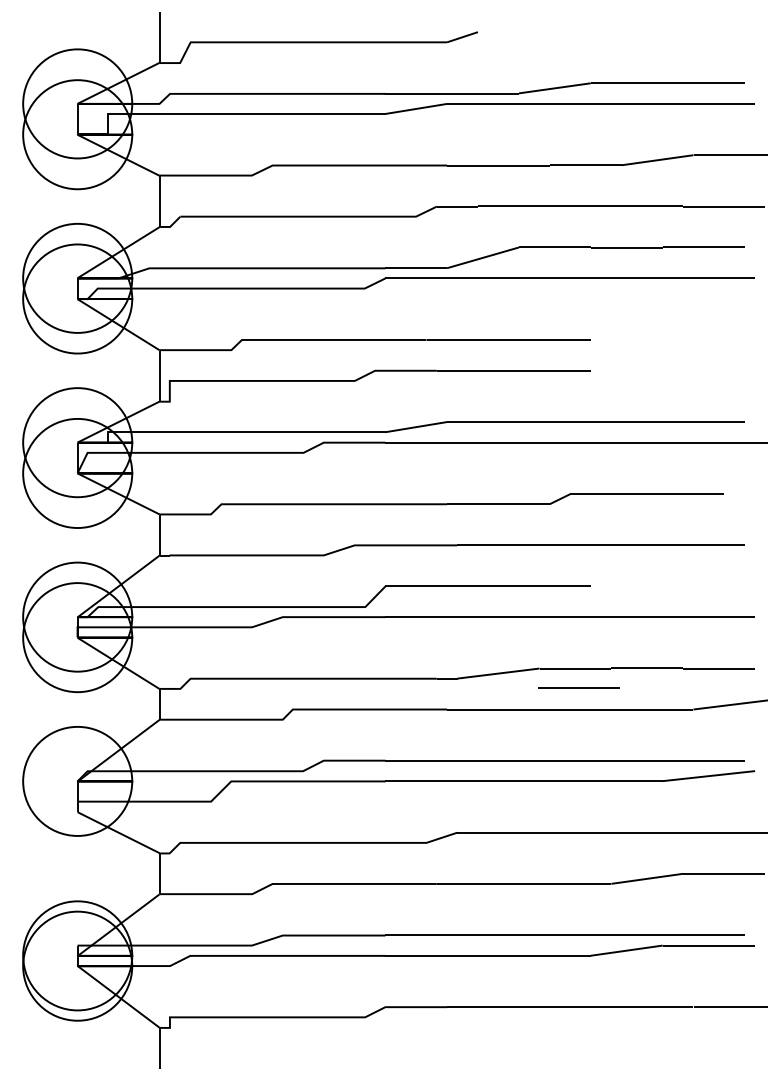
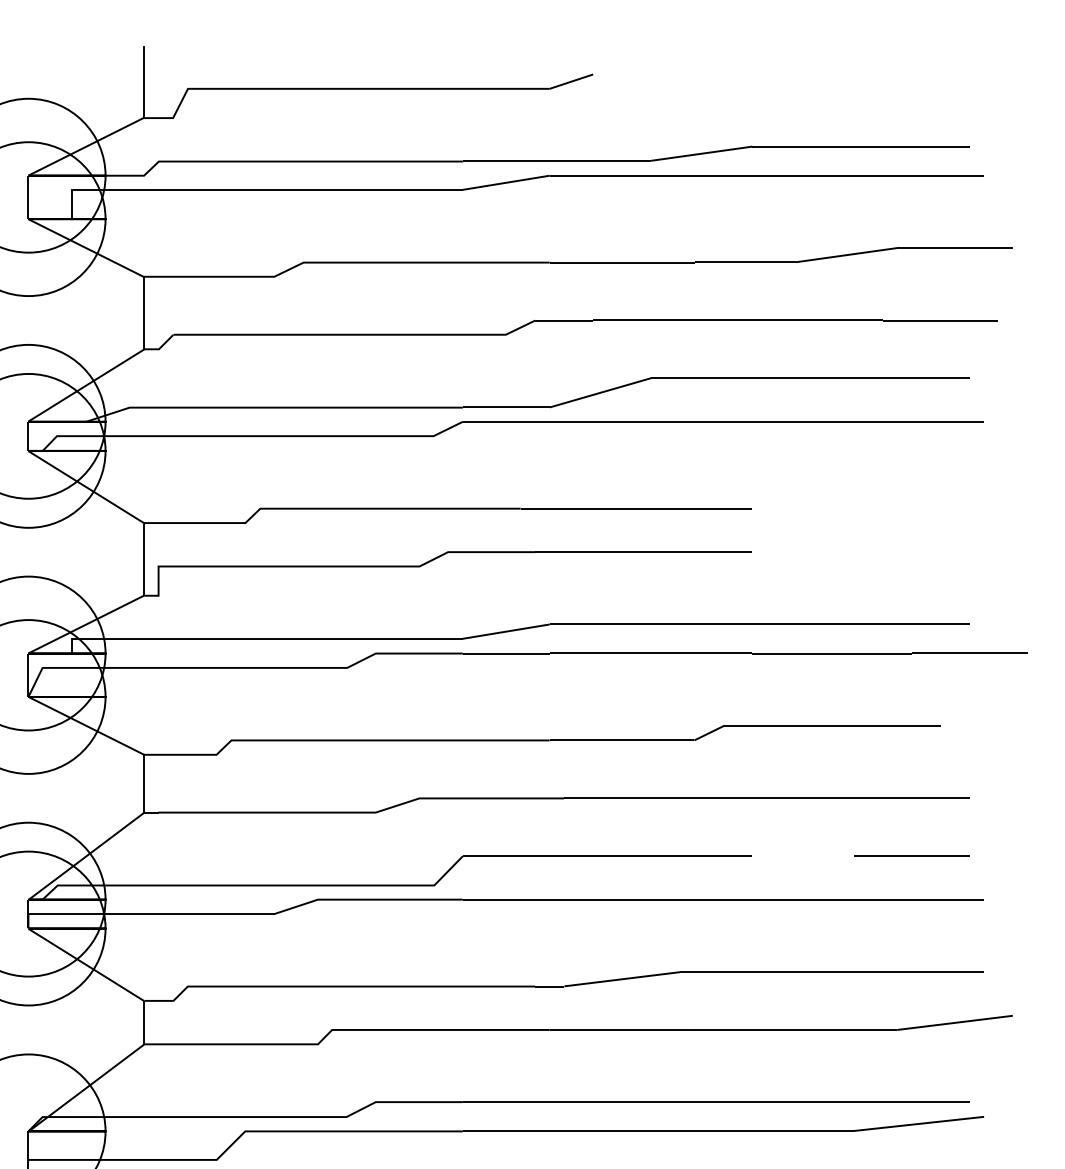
line: (578, 687) -> (911, 855), moved

